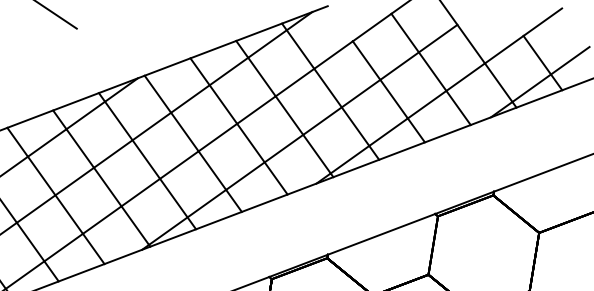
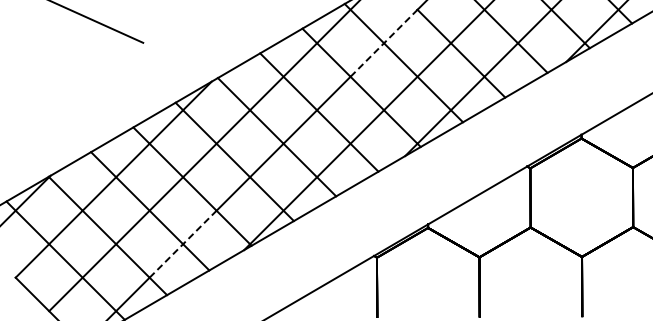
line: (314, 68) -> (384, 42), solid -> dashed
line: (83, 233) -> (183, 243), solid -> dashed

